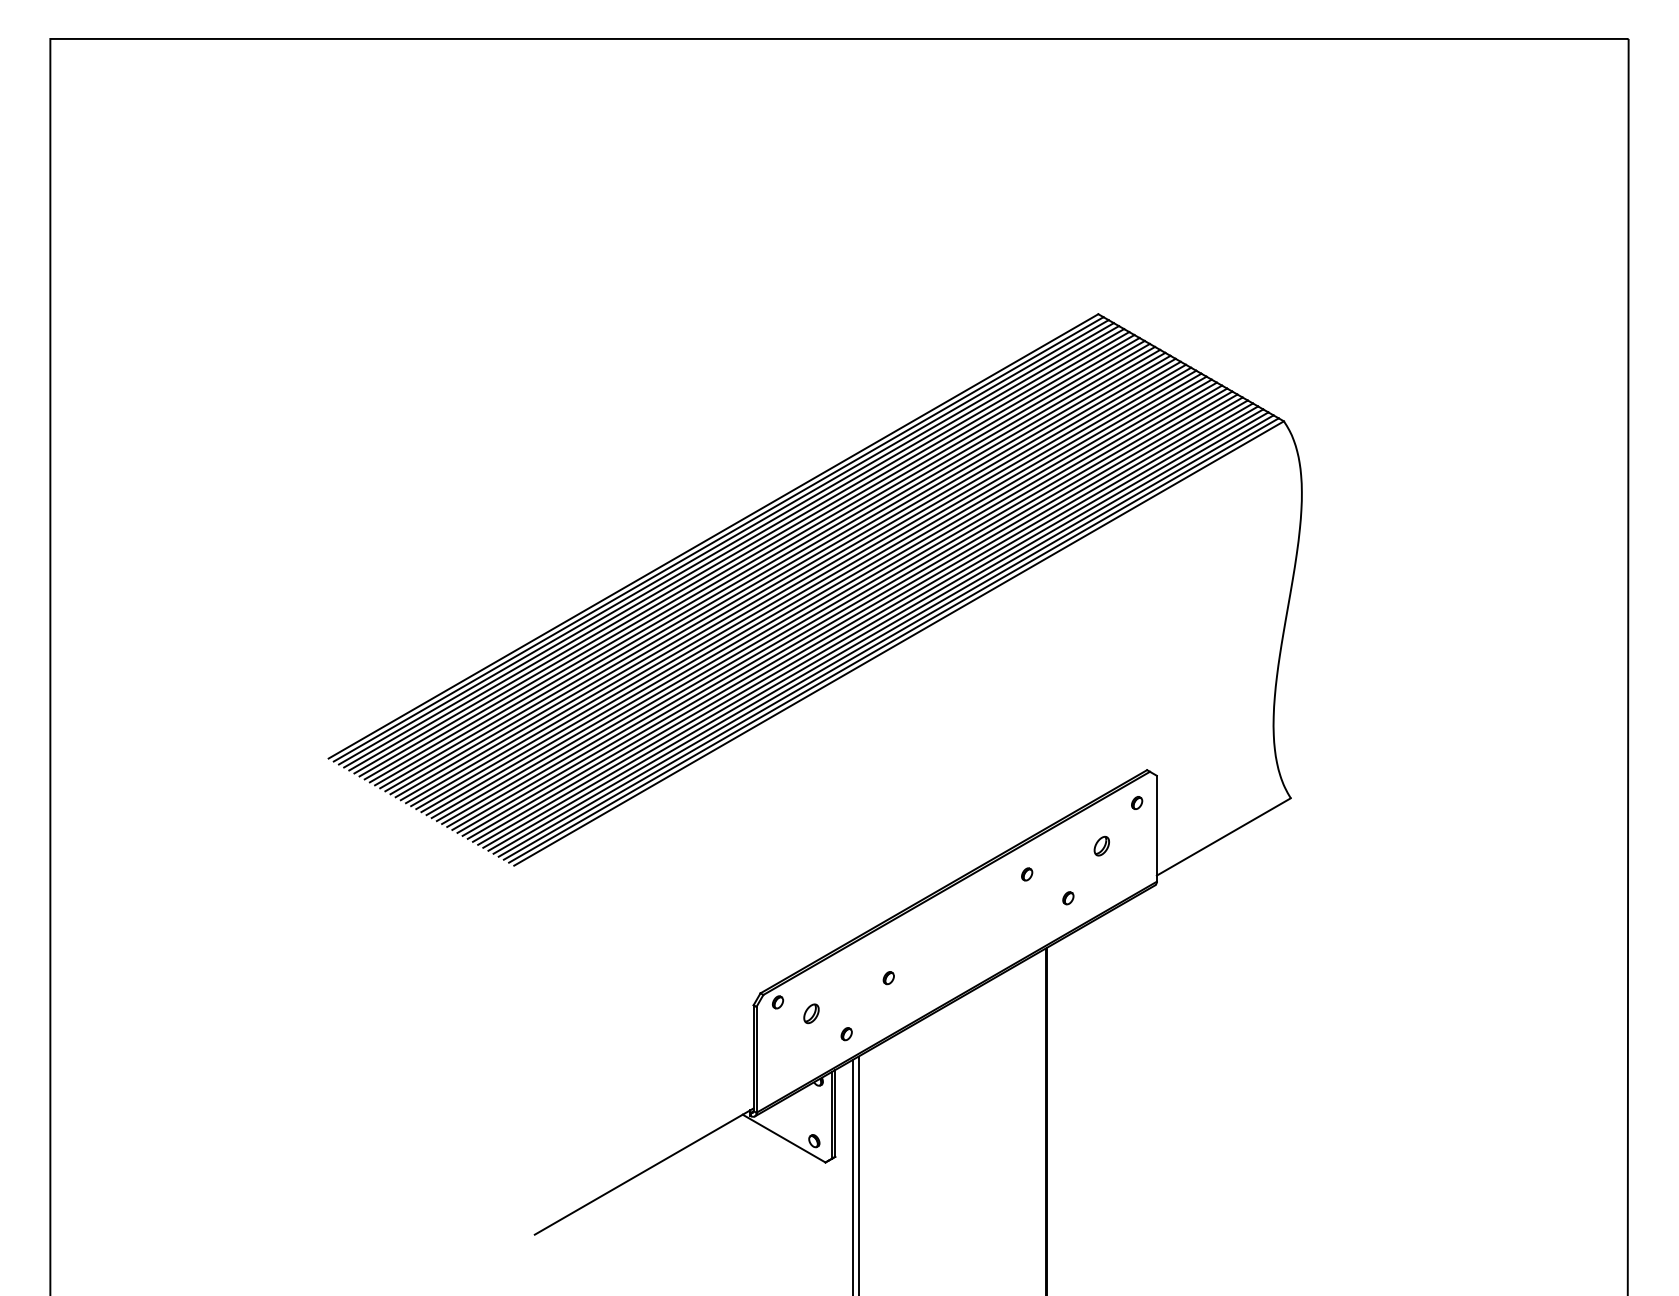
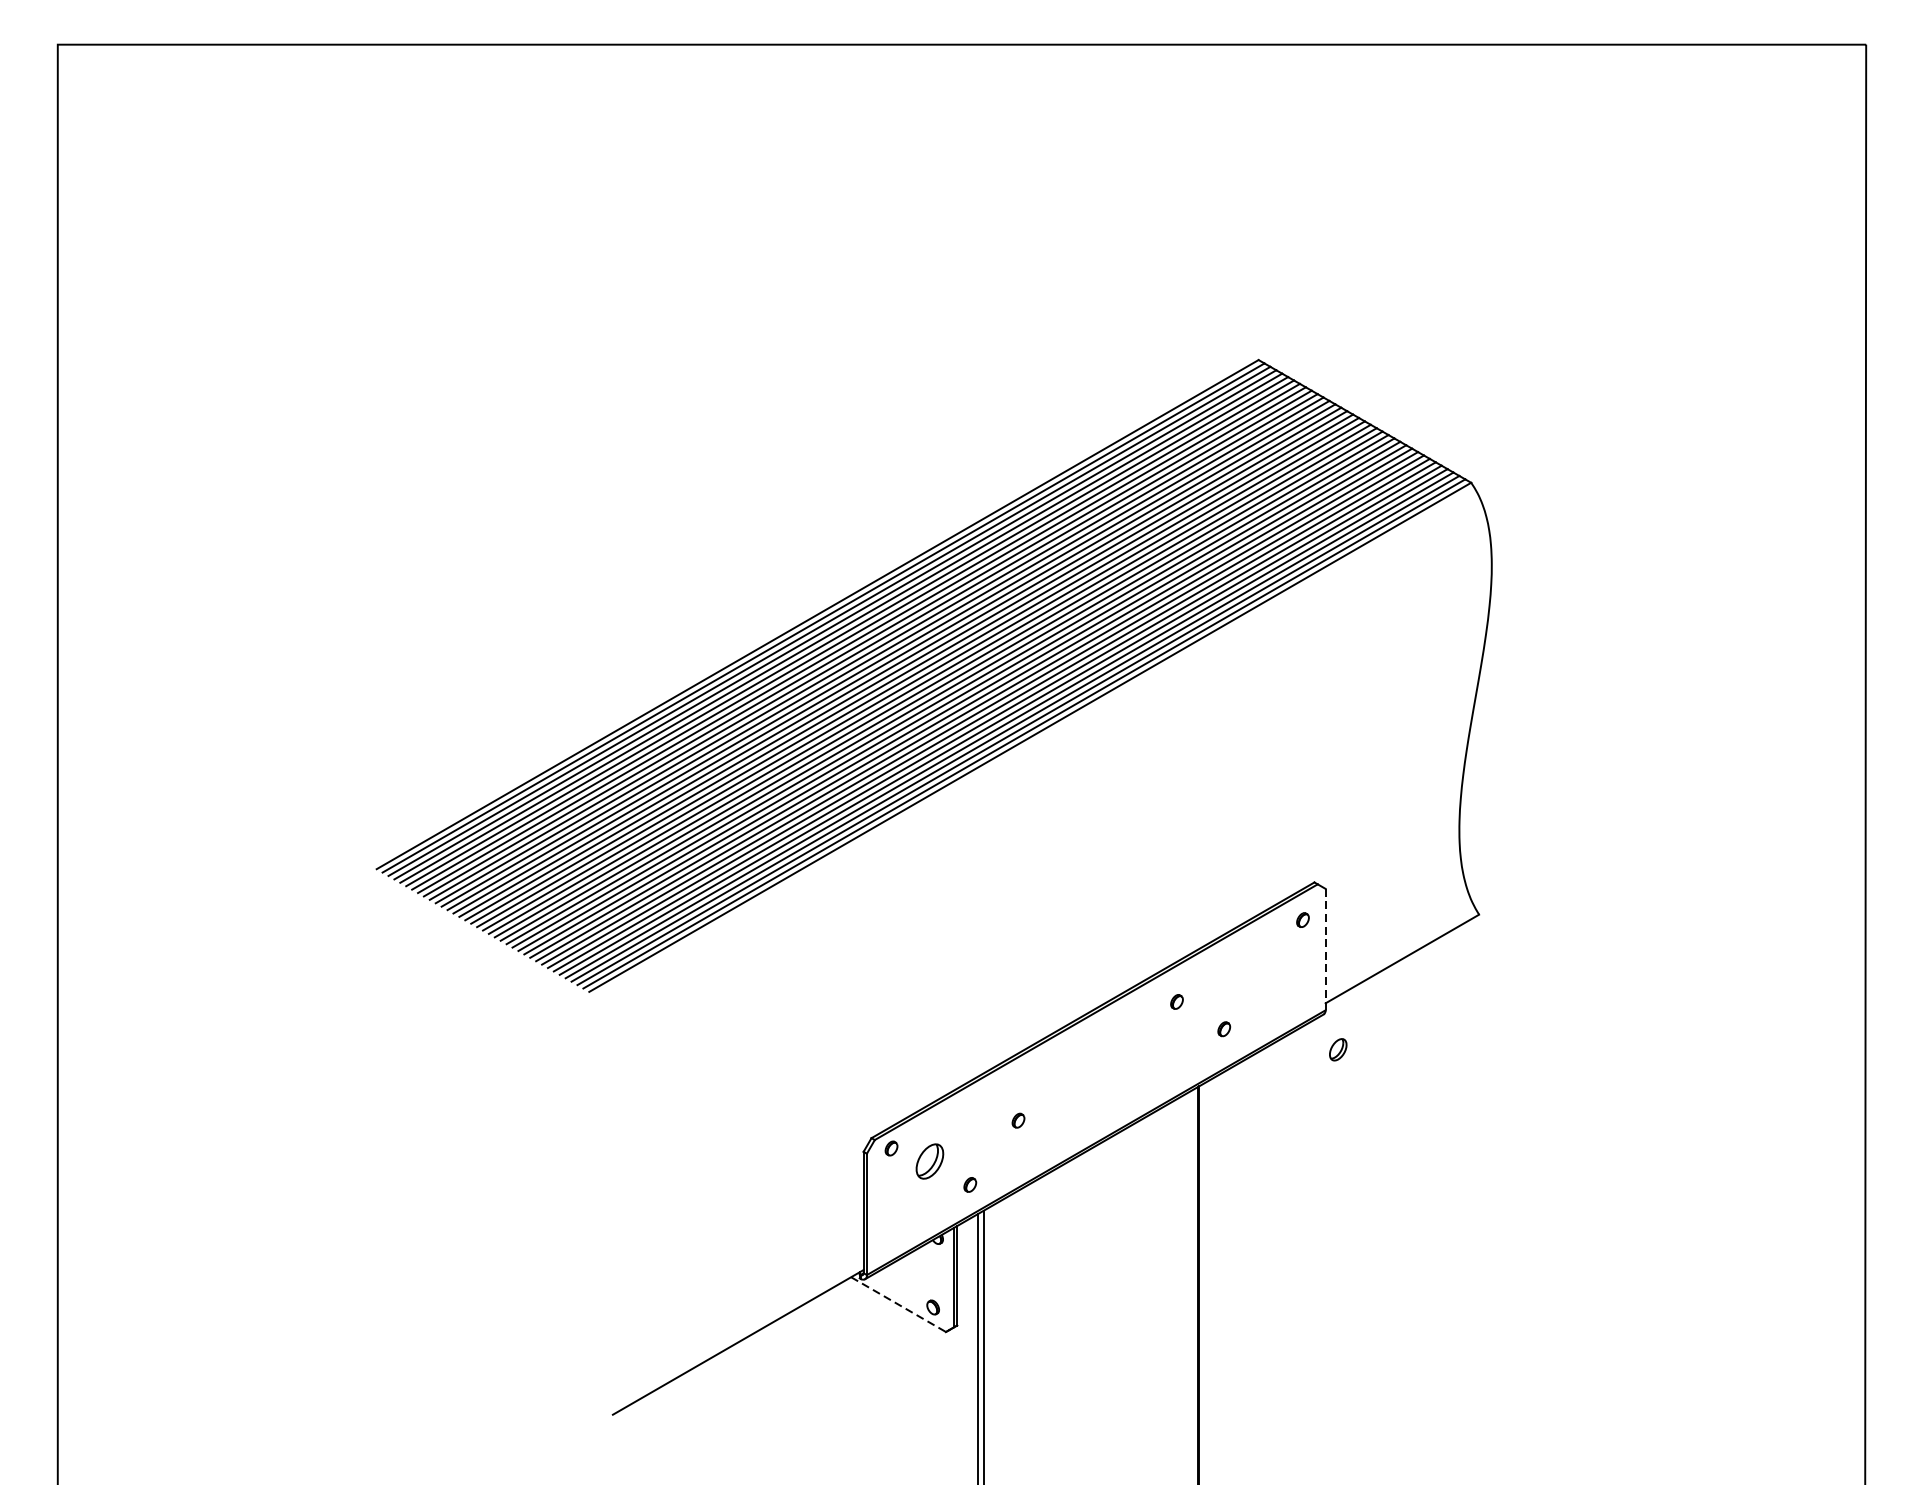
line: (1156, 828) -> (1325, 949), solid -> dashed
part: (1101, 846) -> (1337, 1050), moved
part: (811, 1013) -> (929, 1161), size x1.6
line: (784, 1138) -> (898, 1304), solid -> dashed

